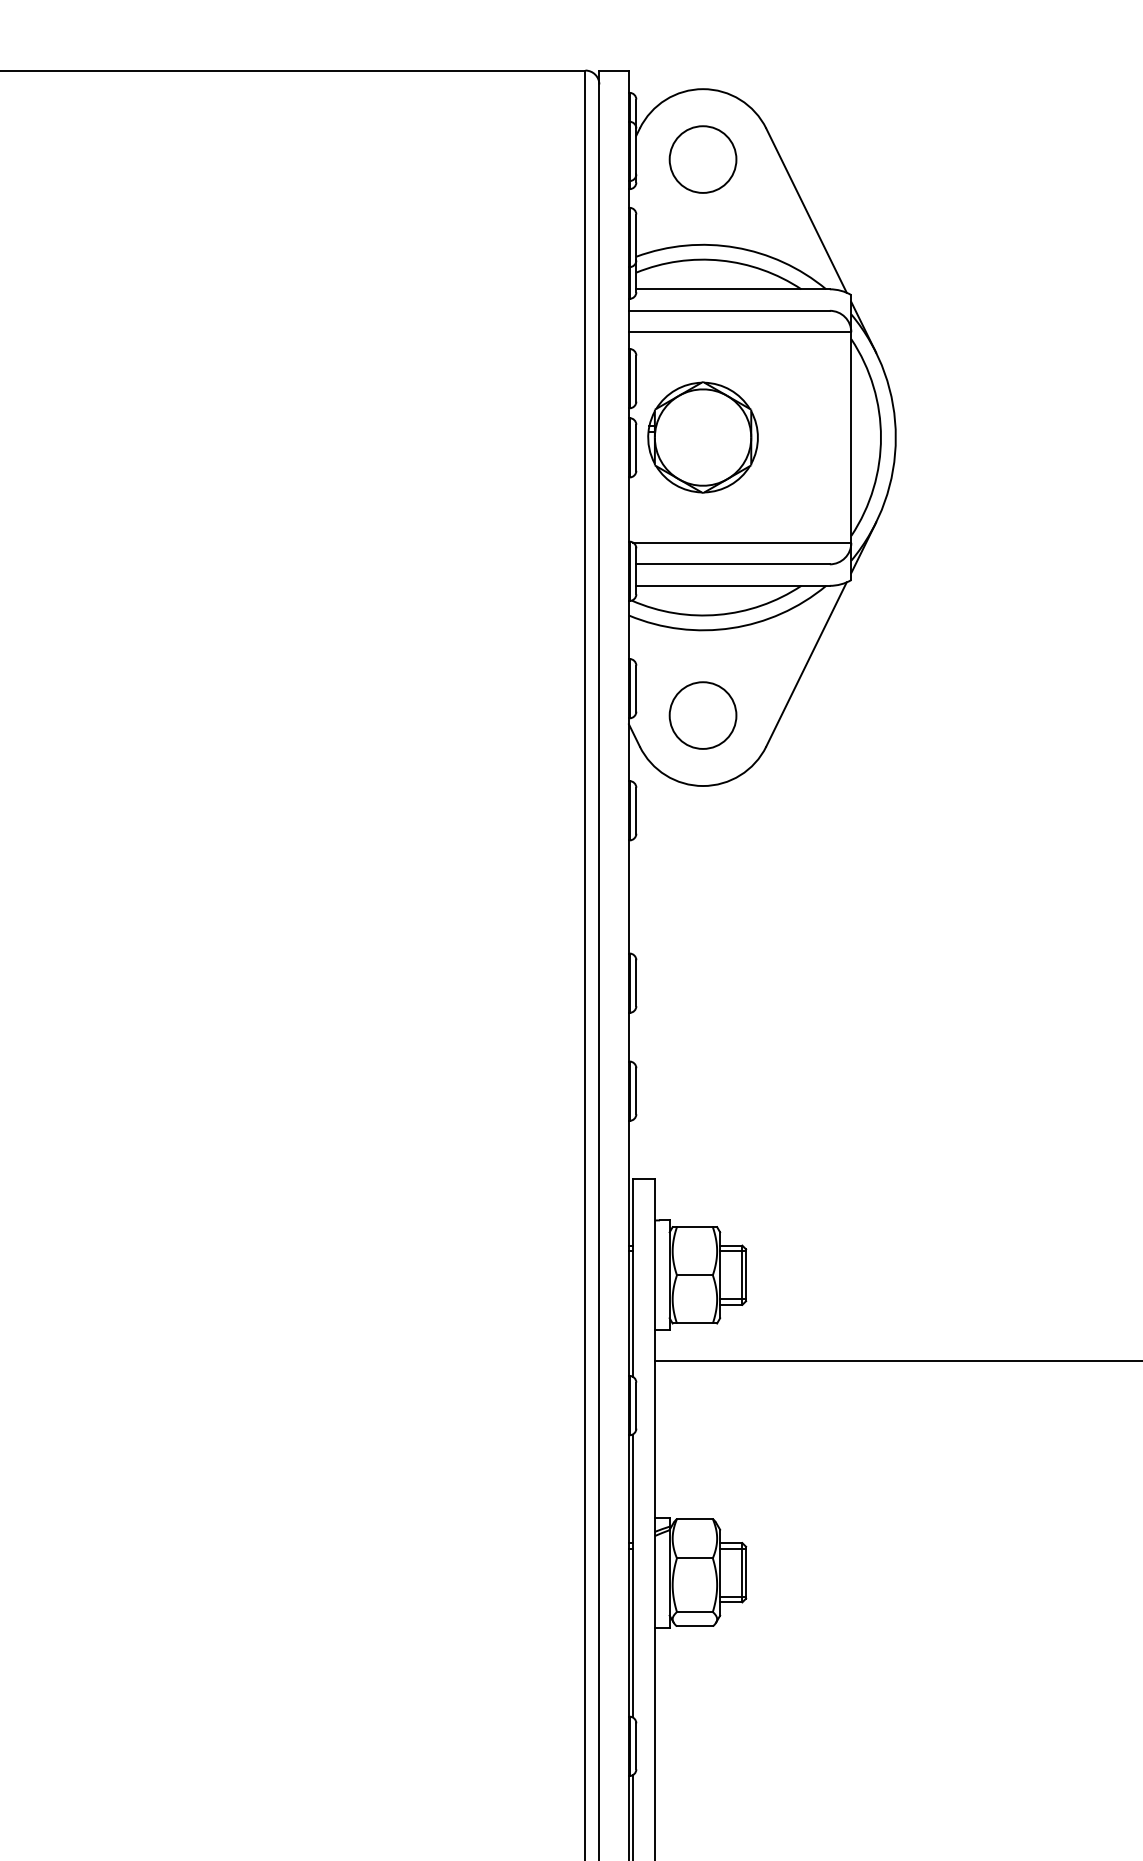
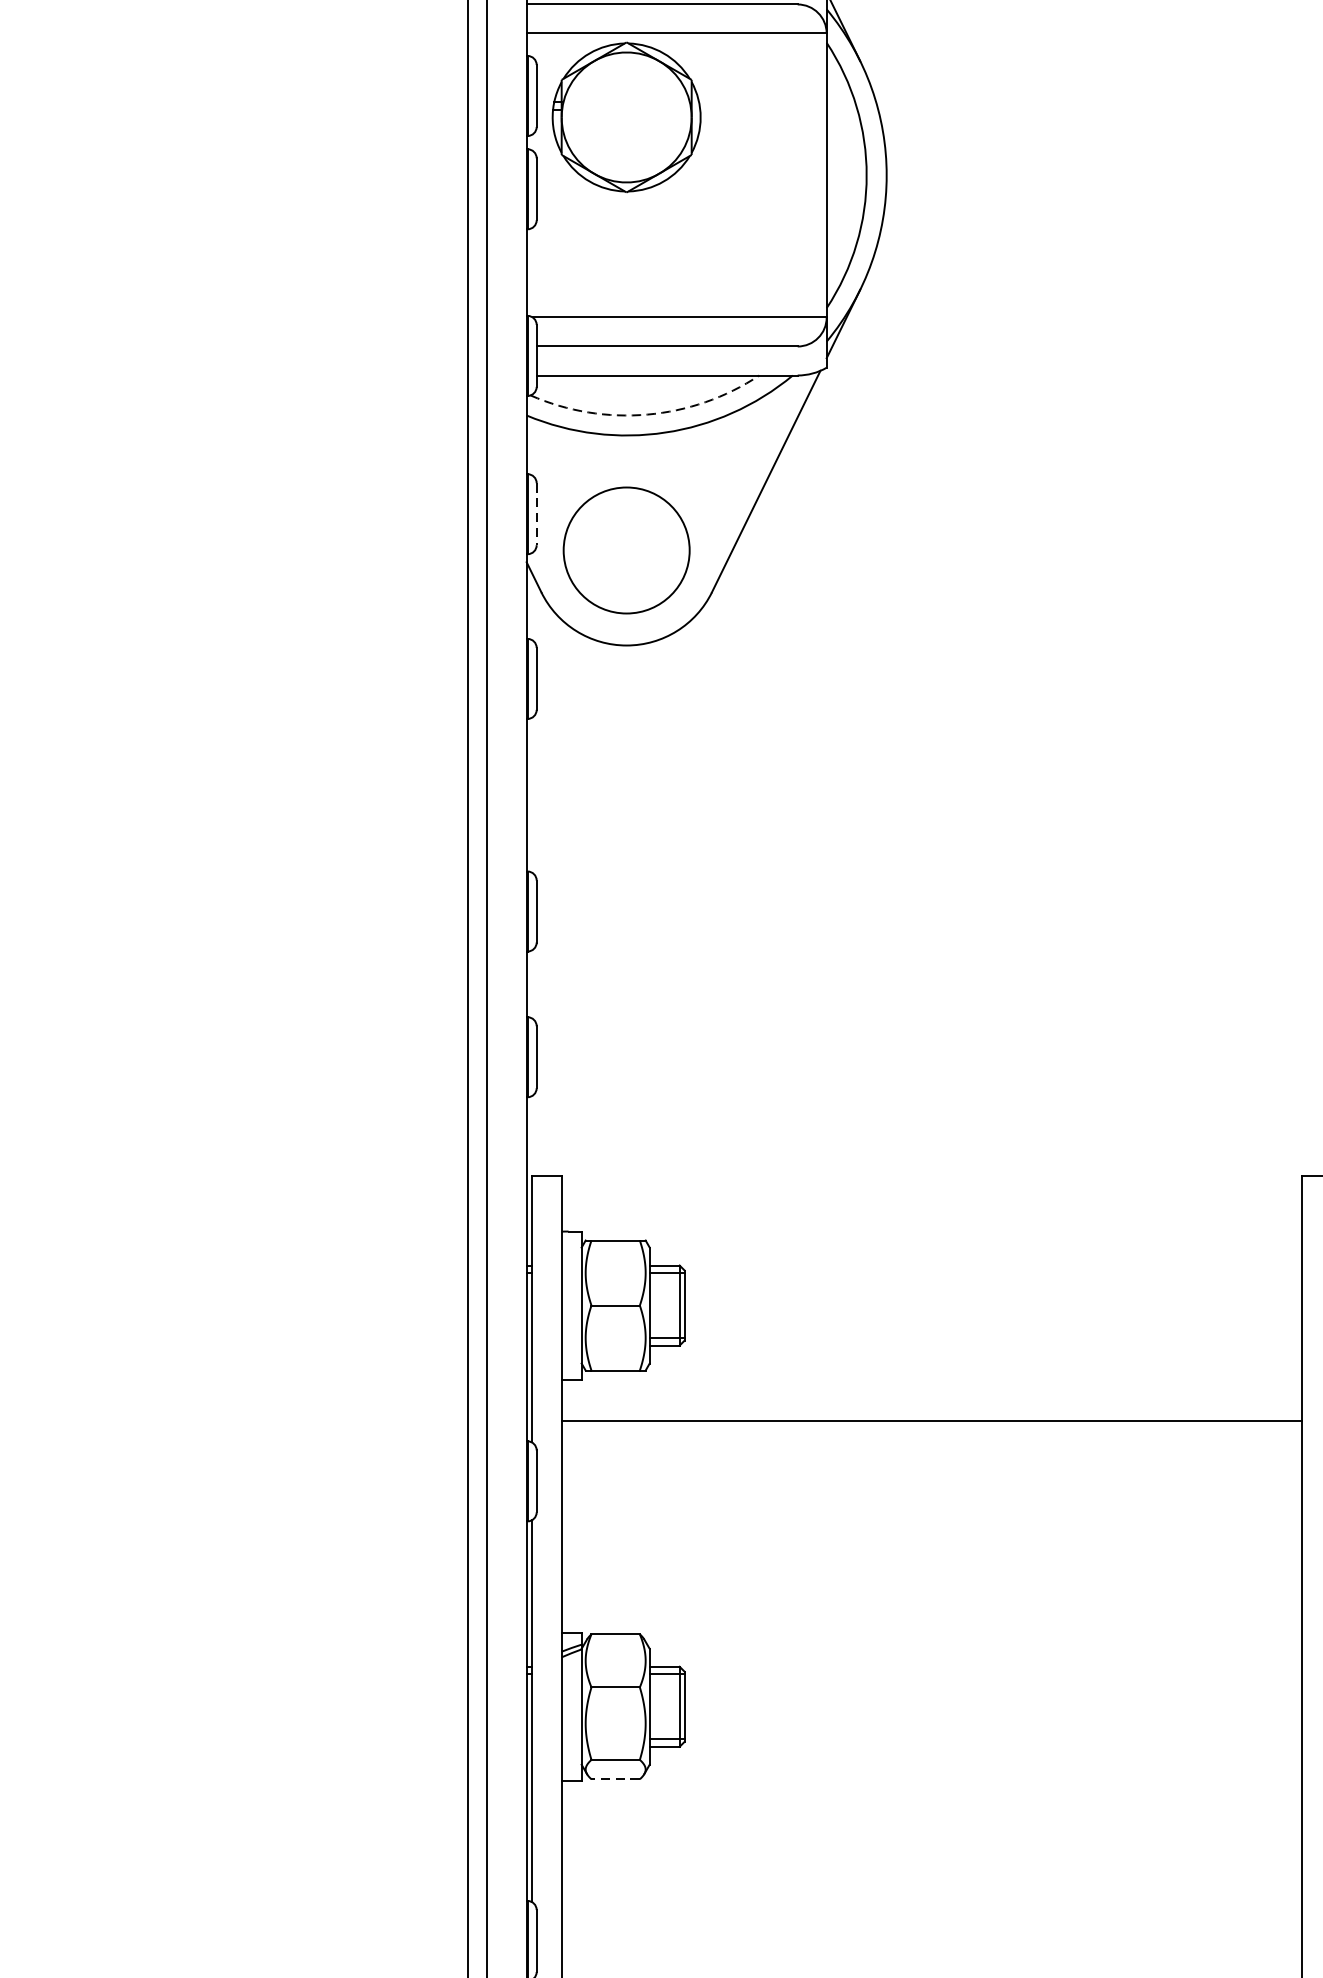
part: (702, 437) -> (625, 117), moved
arc: (718, 614) -> (647, 414), solid -> dashed
line: (636, 688) -> (536, 513), solid -> dashed
circle: (702, 715) -> (625, 550), size x1.4
line: (694, 1626) -> (615, 1779), solid -> dashed

